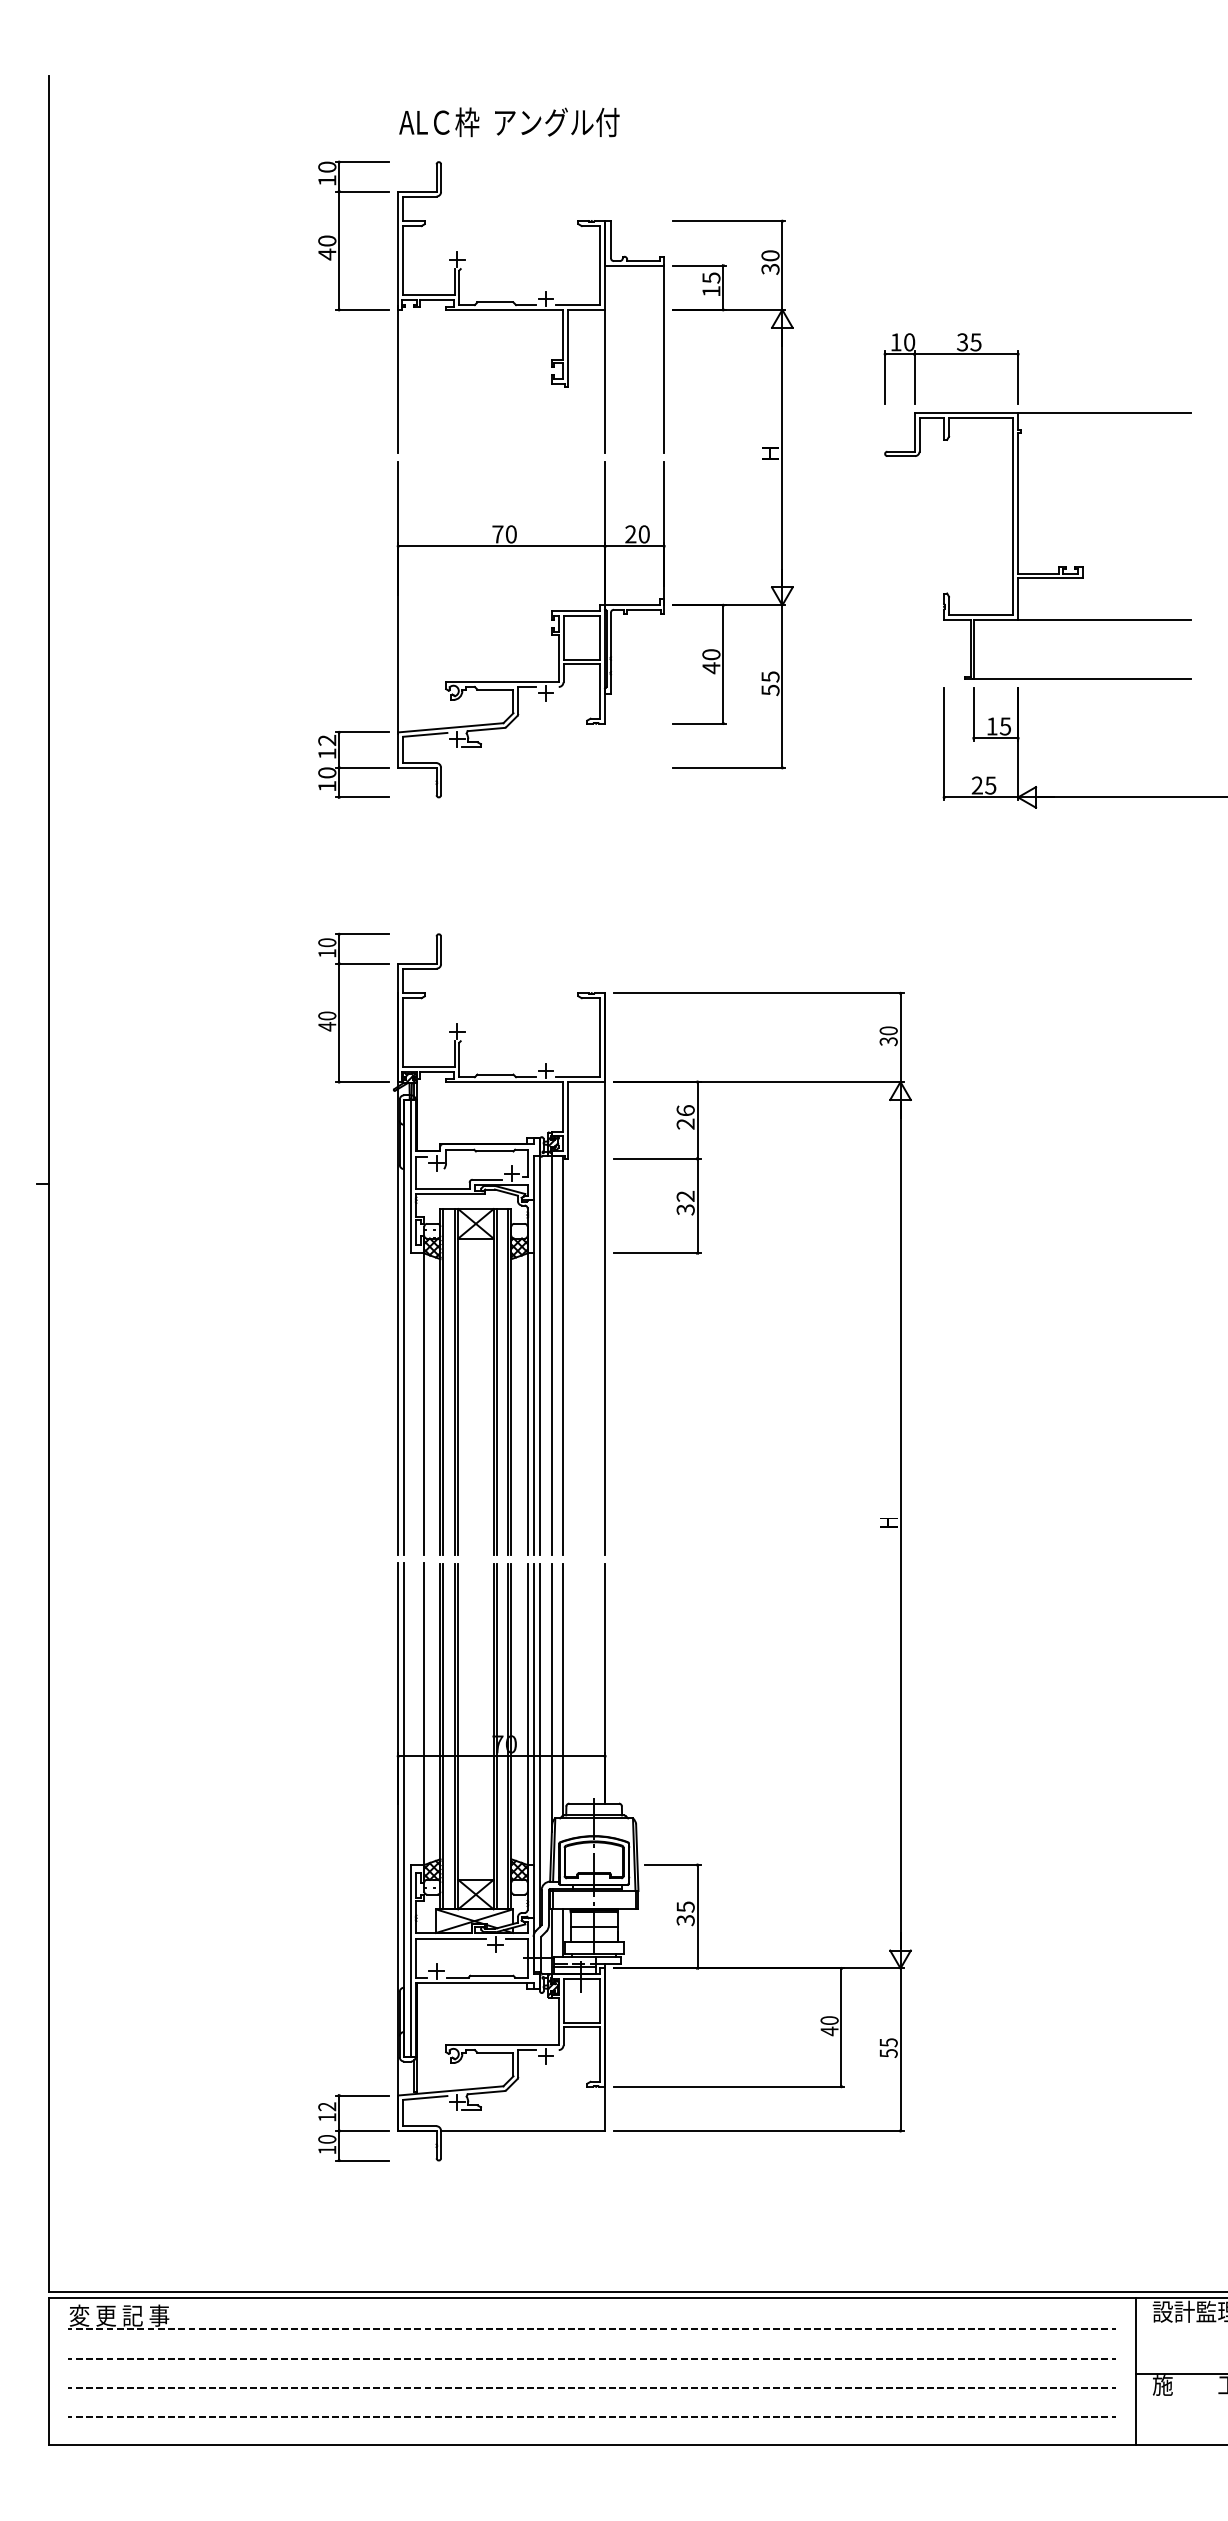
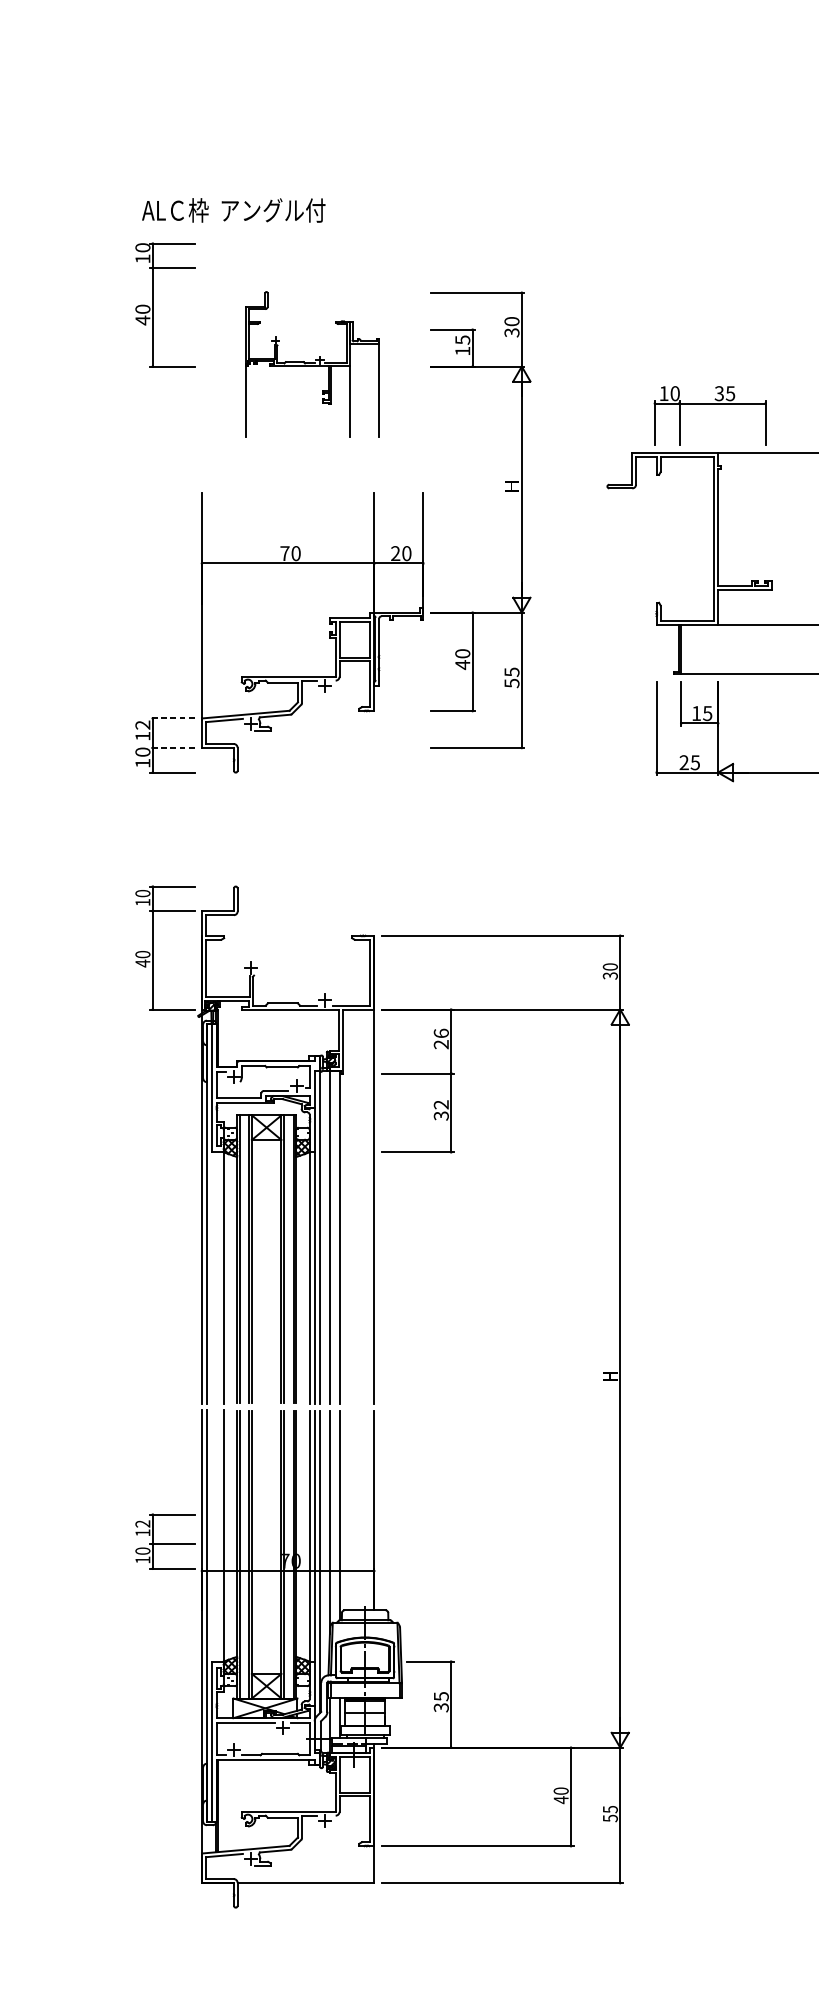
text: (509, 122) -> (233, 210), moved
part: (530, 307) -> (312, 364), size x0.6
part: (951, 354) -> (710, 403), moved
line: (362, 732) -> (172, 718), solid -> dashed
line: (362, 767) -> (172, 747), solid -> dashed
part: (353, 2127) -> (164, 1541), moved

